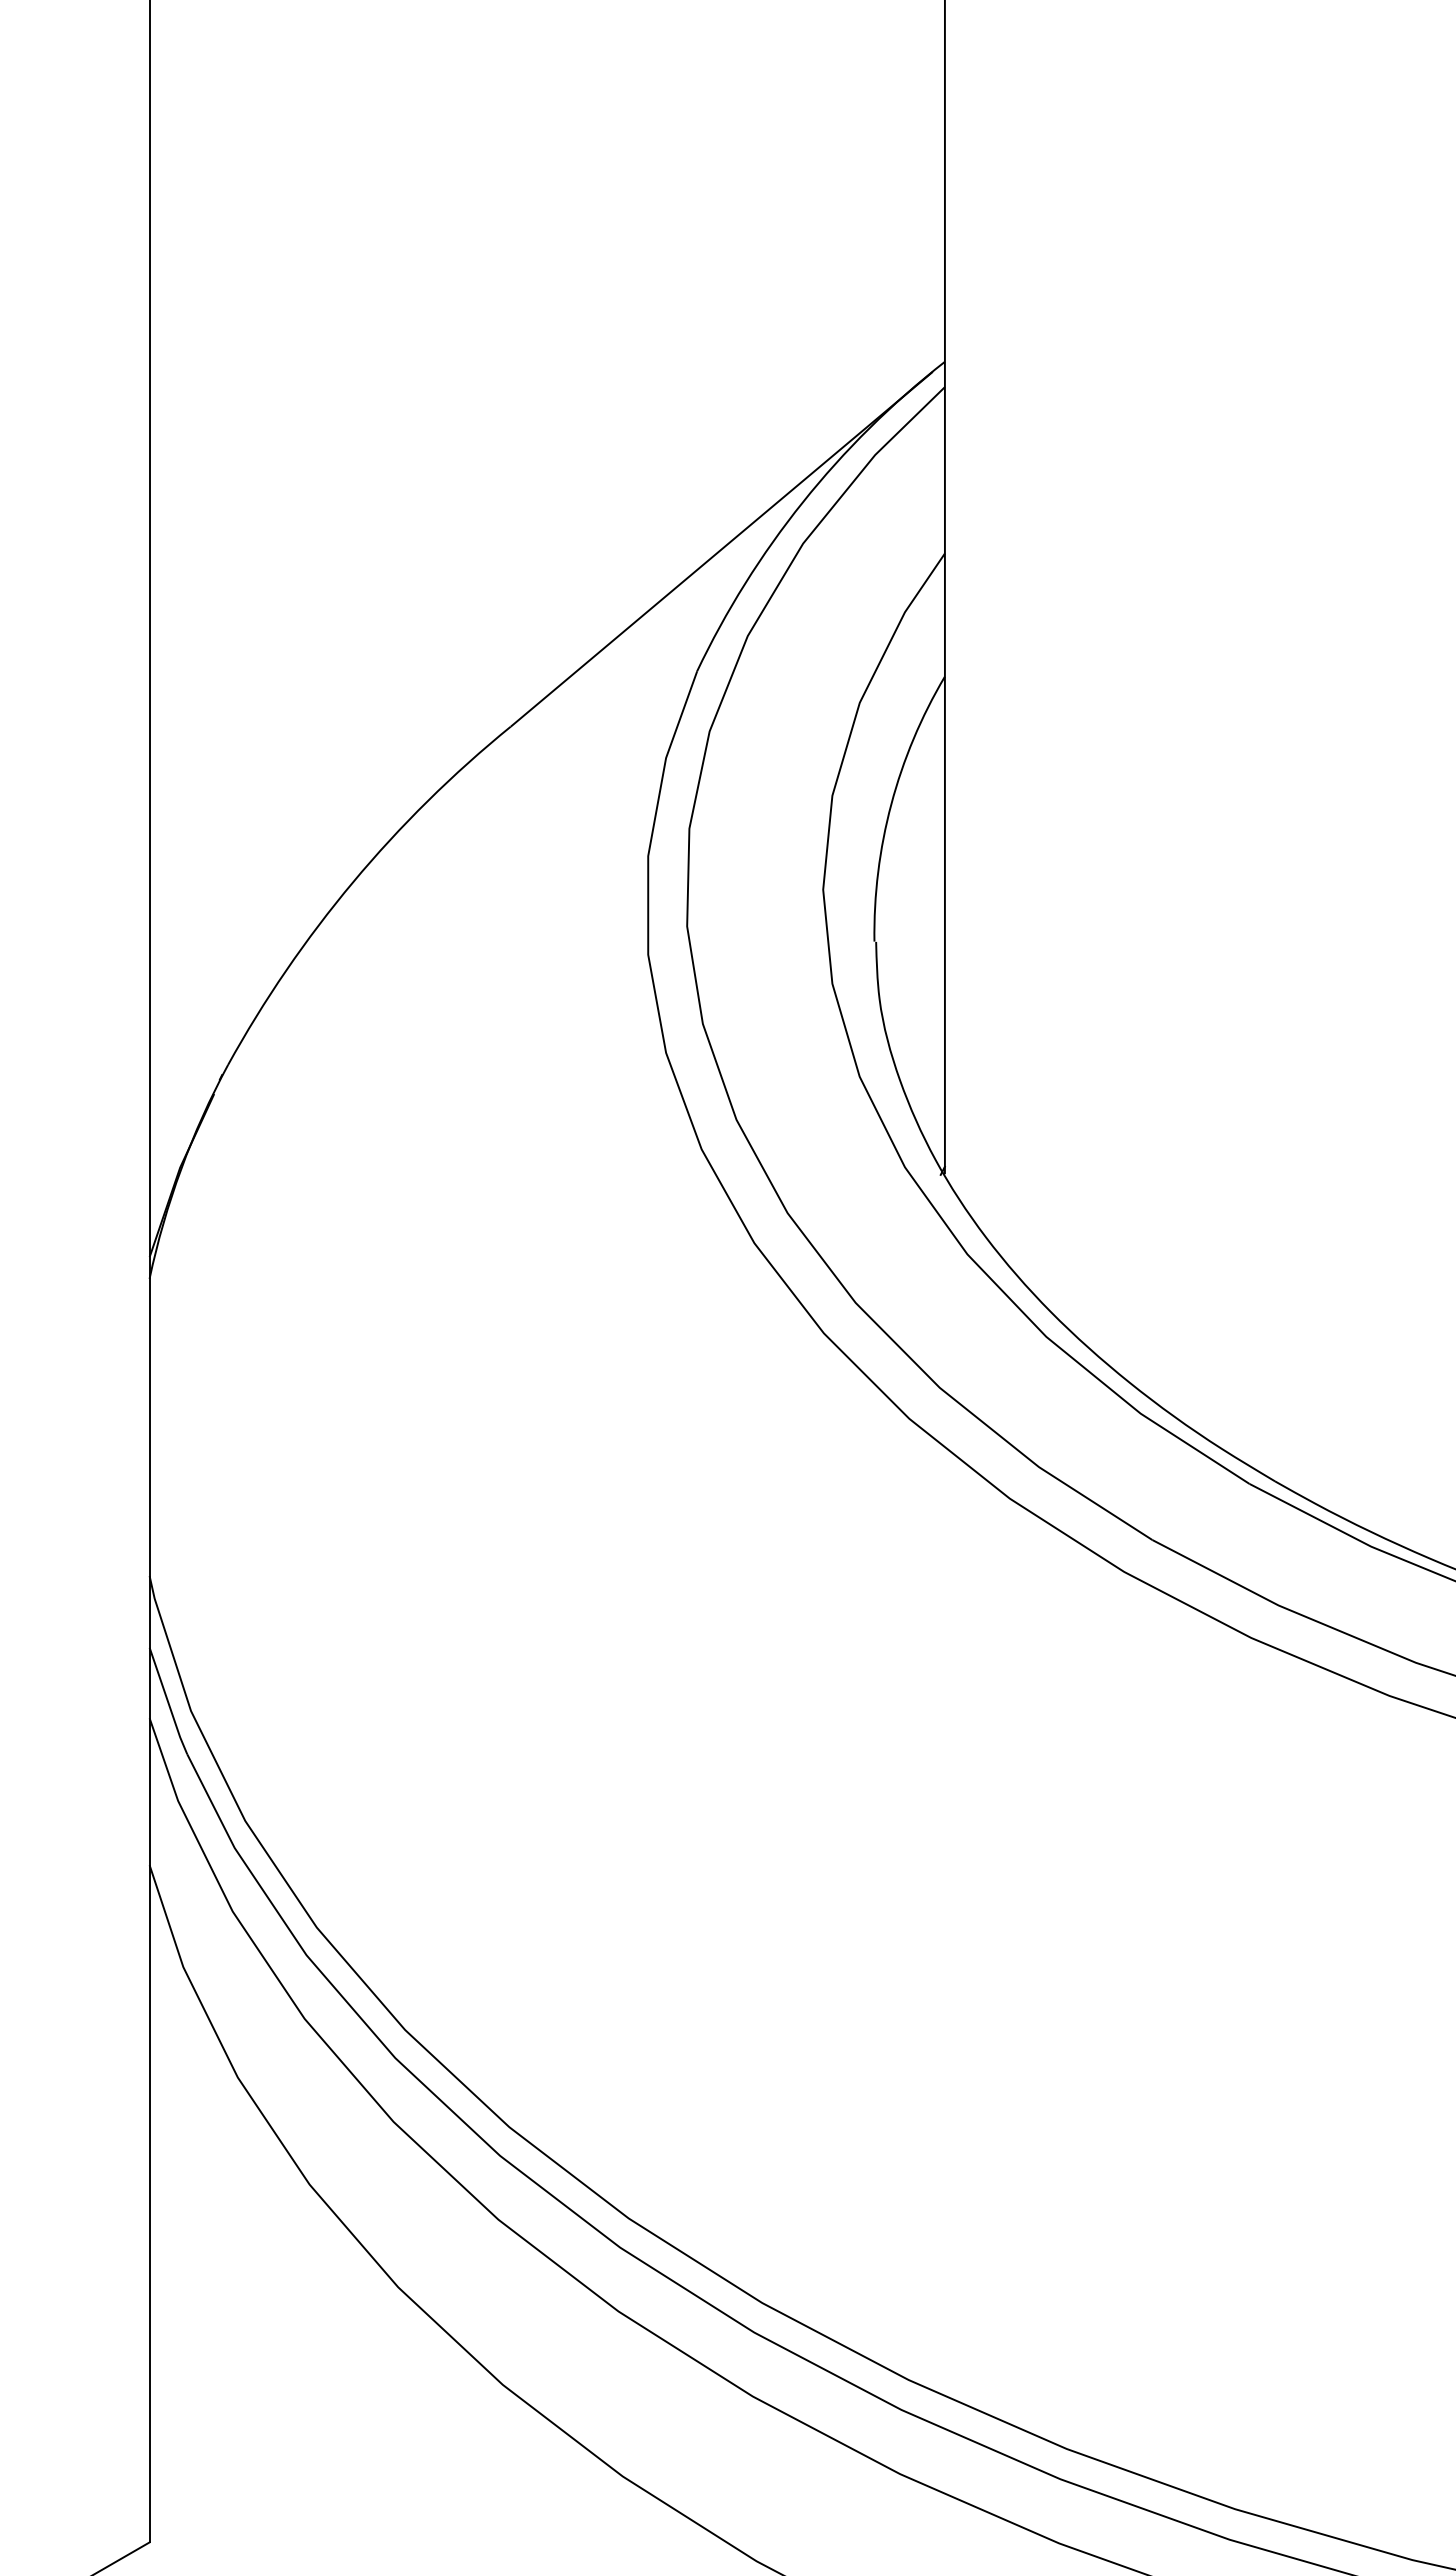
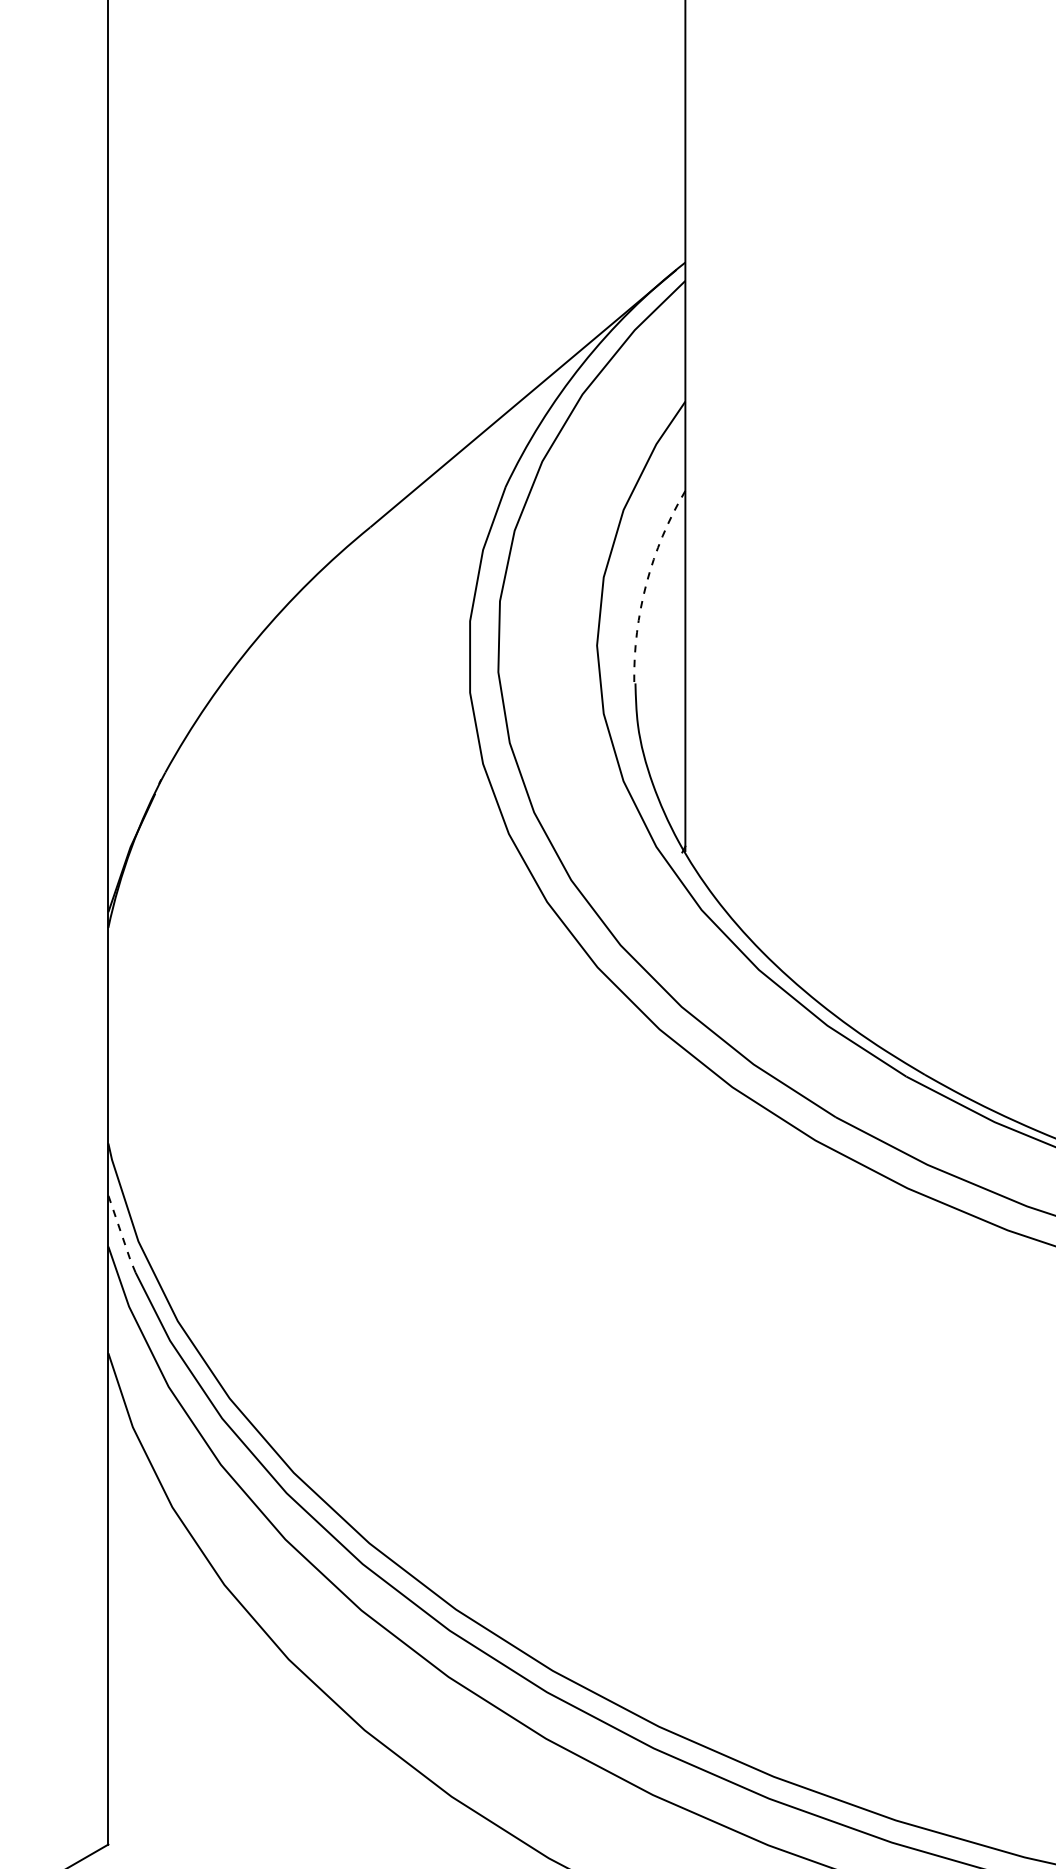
arc: (891, 804) -> (646, 583), solid -> dashed
line: (167, 1701) -> (121, 1234), solid -> dashed

